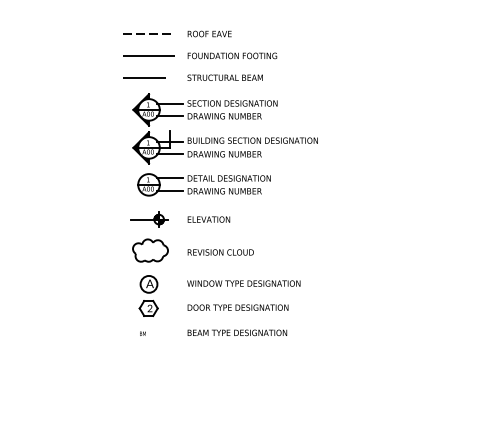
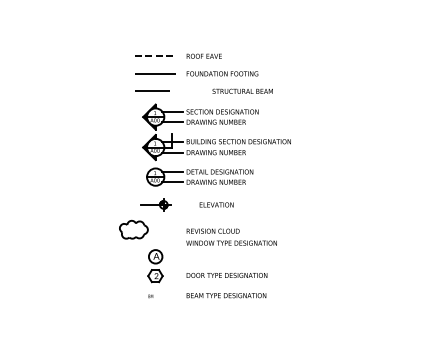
text: (224, 76) -> (242, 90), moved
text: (208, 219) -> (216, 204), moved
part: (150, 250) -> (133, 229), moved
text: (243, 282) -> (231, 242), moved

